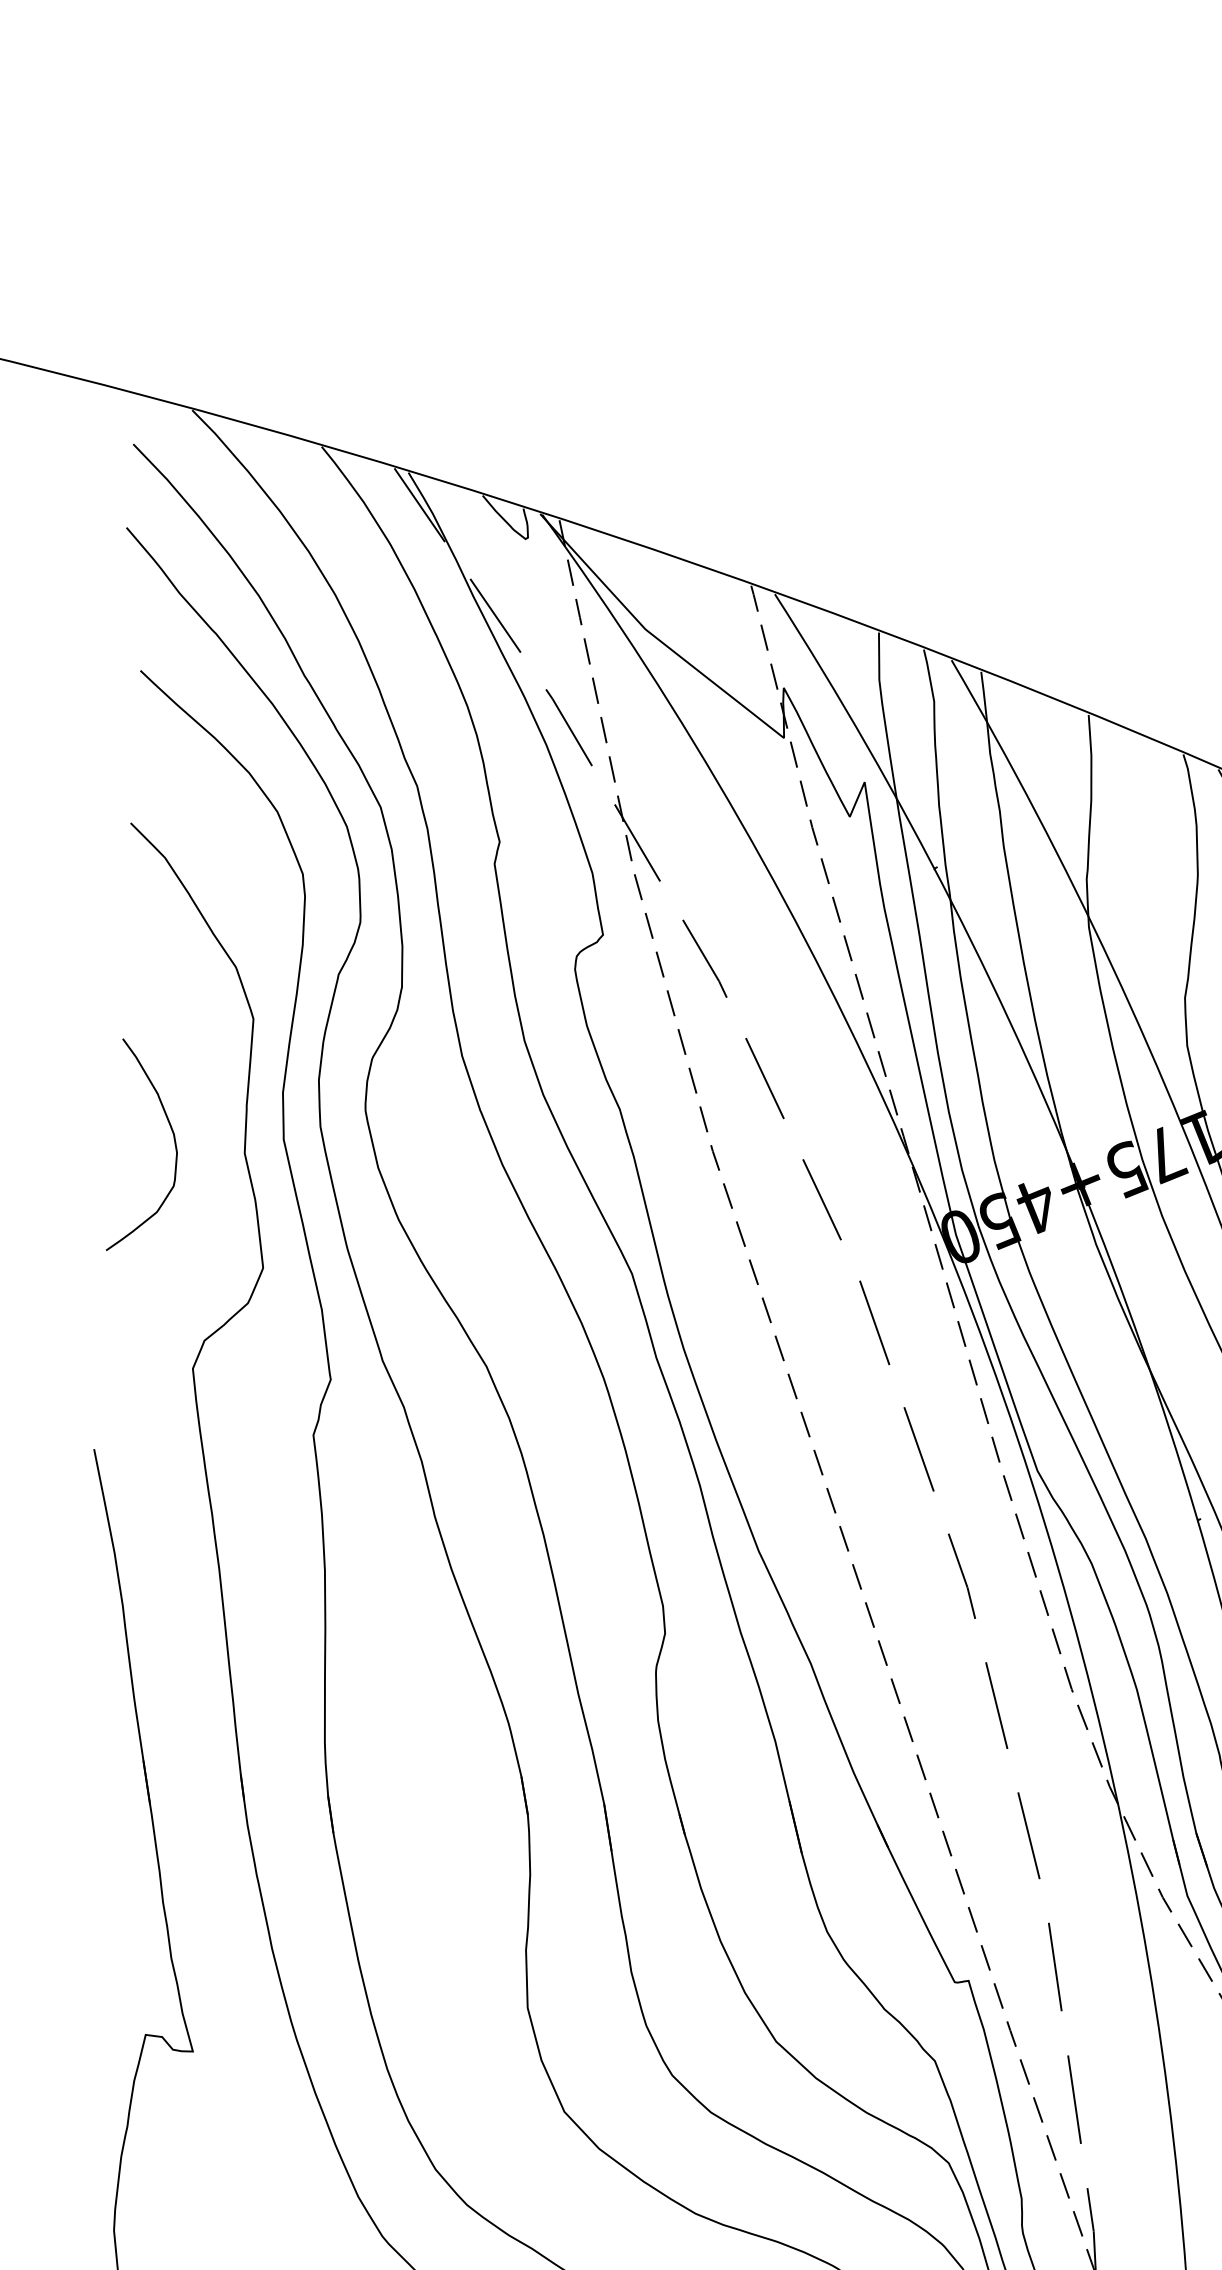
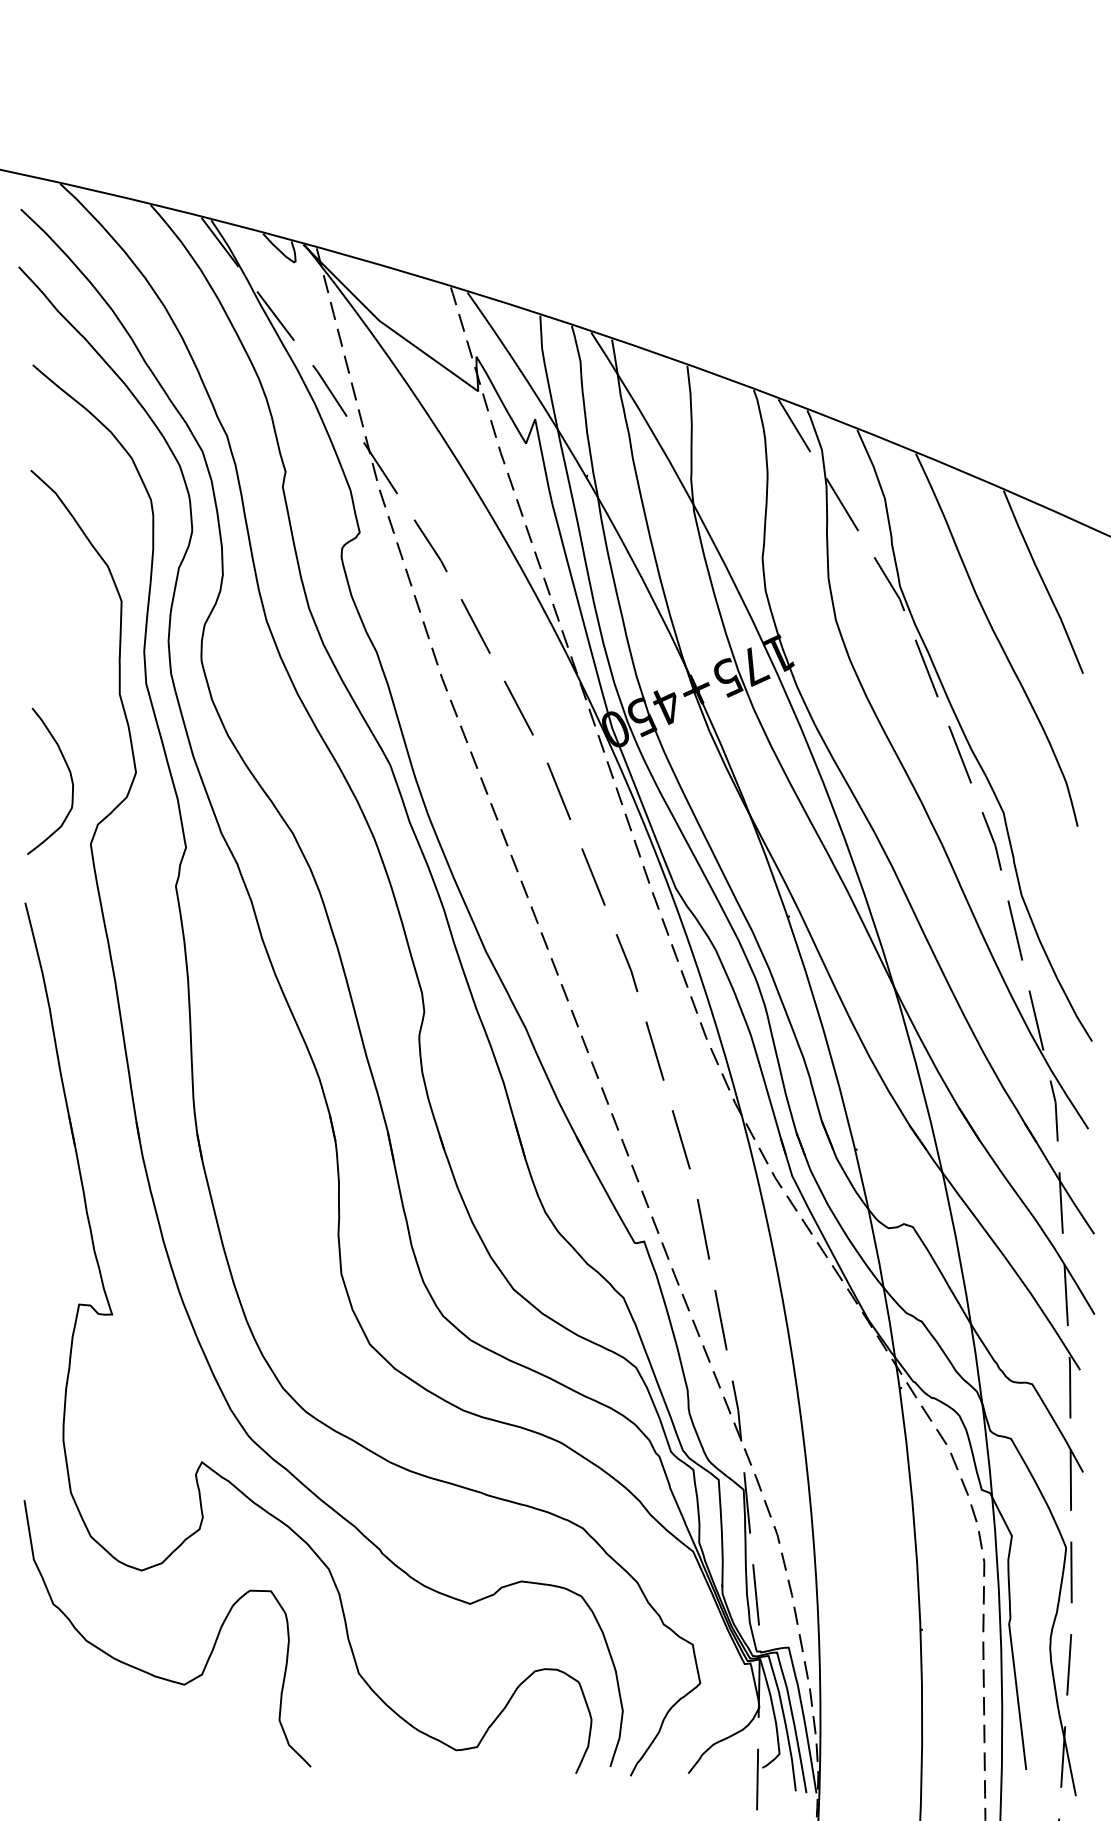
curve: (173, 1143) -> (70, 778), moved

